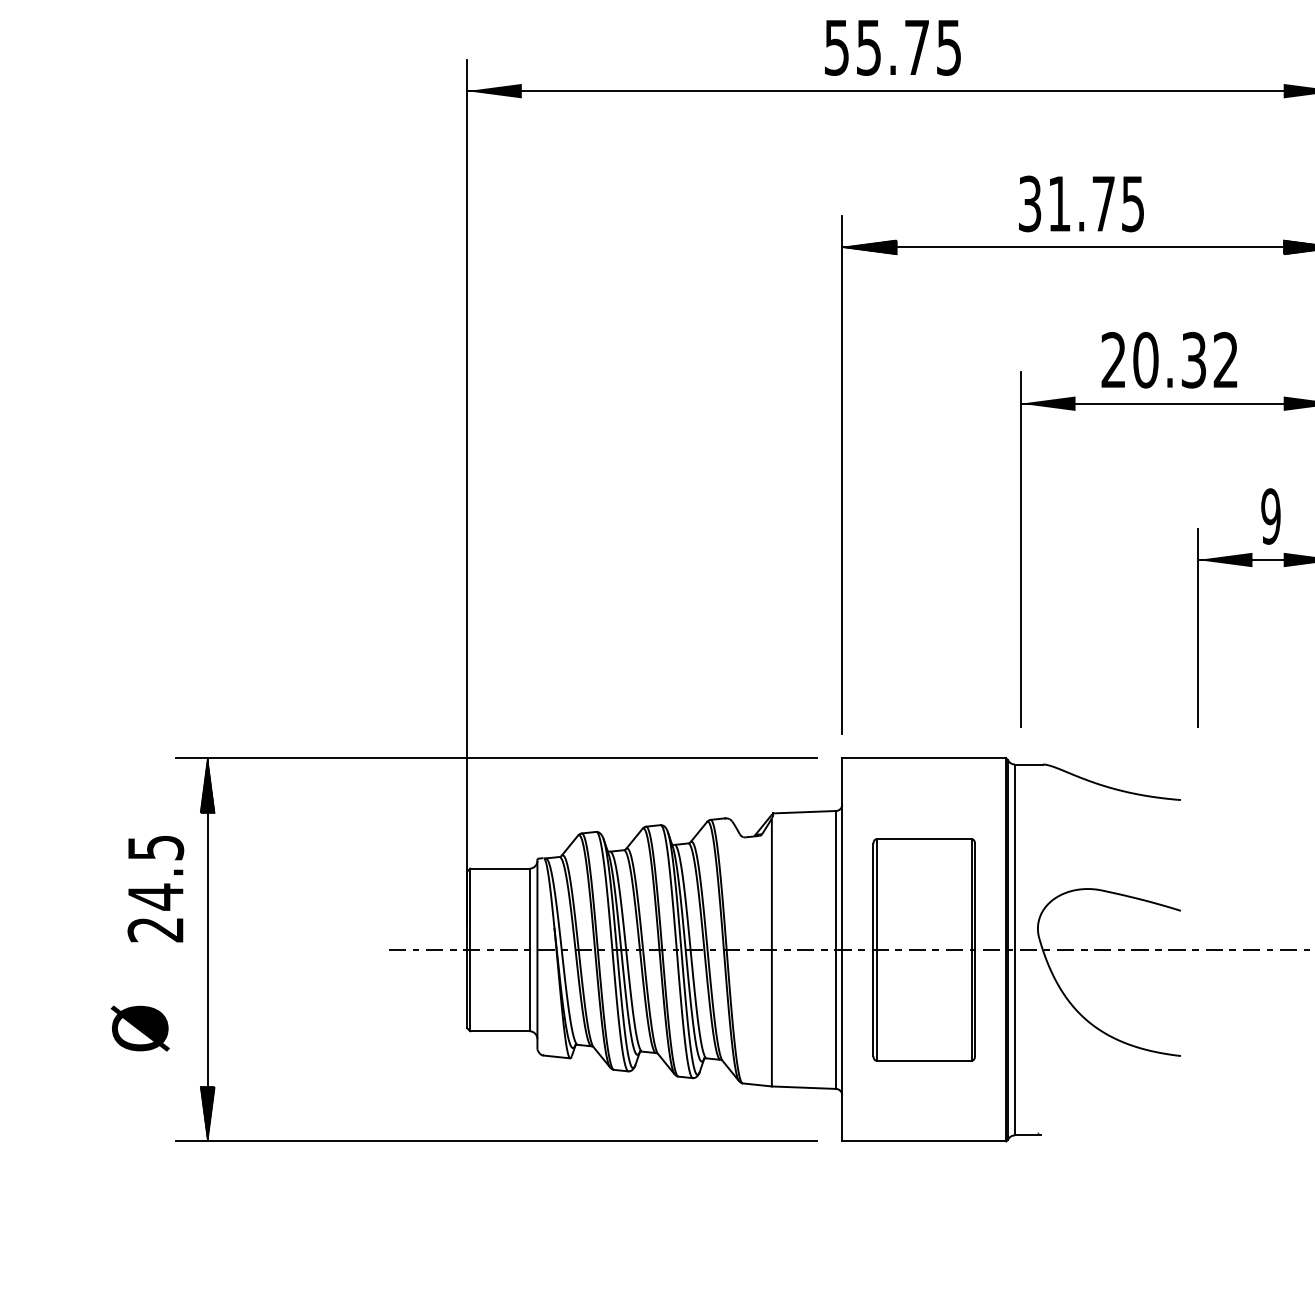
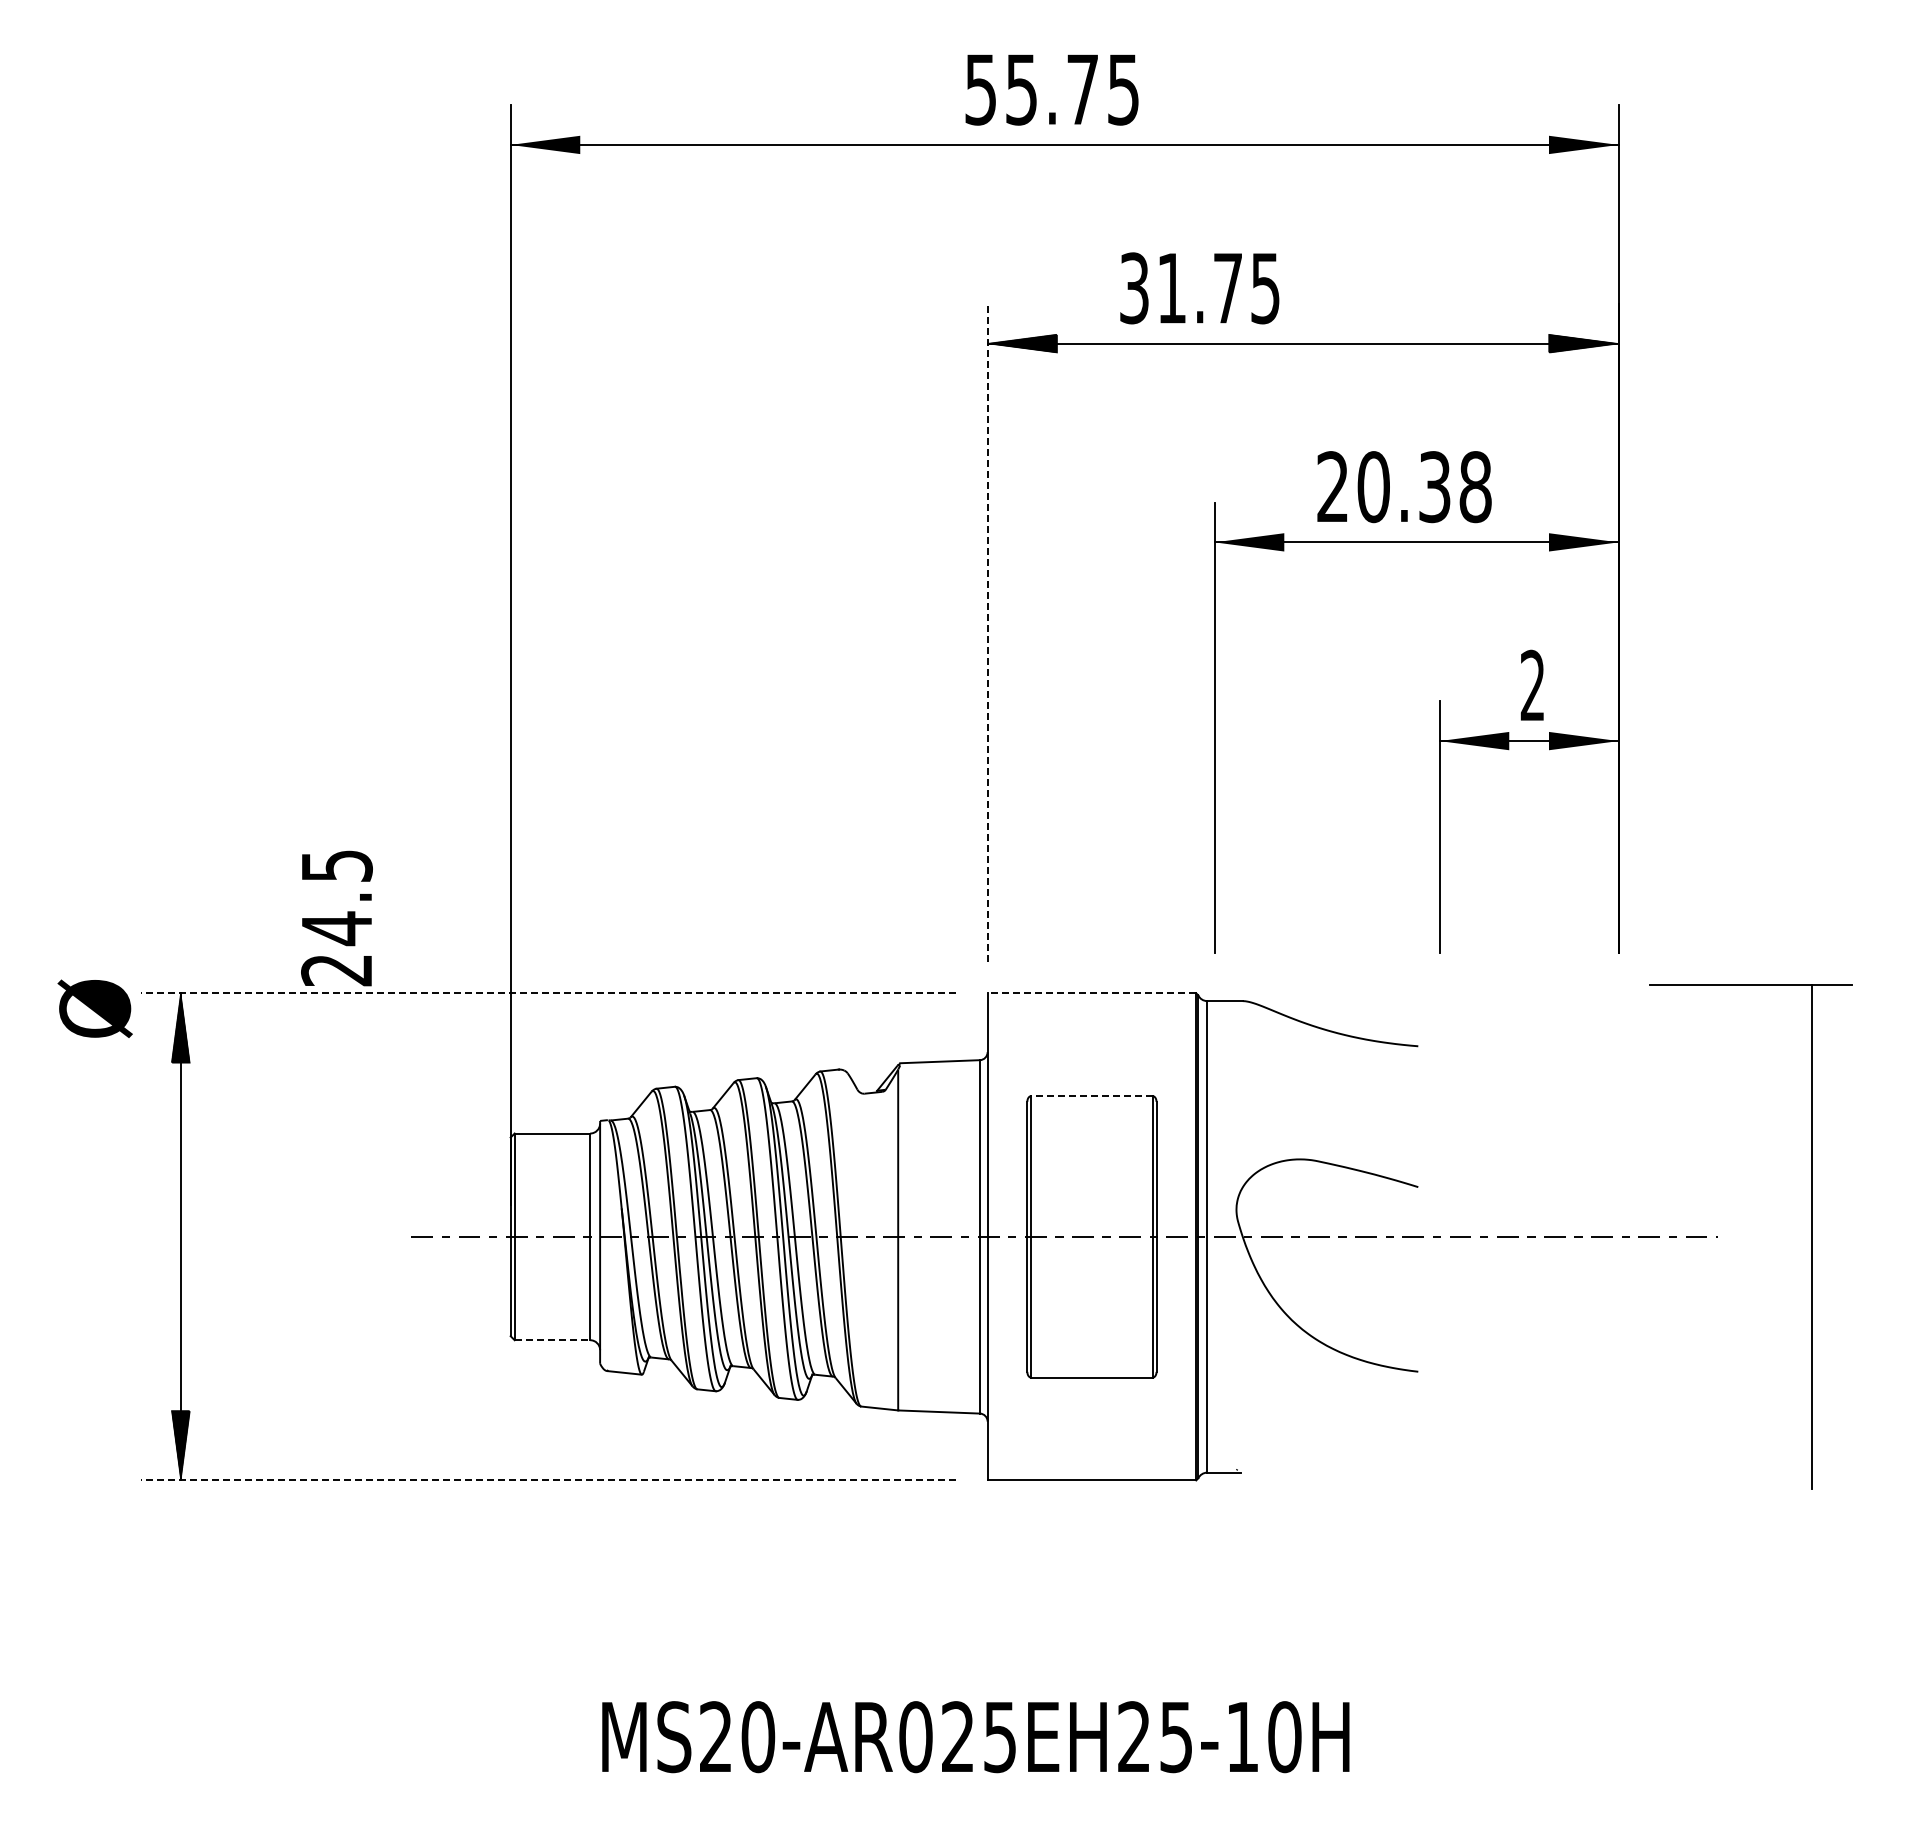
text: (1081, 204) -> (1199, 288), moved
text: (1225, 360) -> (1475, 487), 20.32 -> 20.38
line: (842, 474) -> (987, 632), solid -> dashed
text: (1270, 516) -> (1532, 685), 9 -> 2
line: (496, 758) -> (548, 993), solid -> dashed
line: (923, 758) -> (1091, 993), solid -> dashed
line: (923, 839) -> (1091, 1096), solid -> dashed
text: (155, 889) -> (336, 918), moved
text: (139, 1028) -> (94, 1008), moved
line: (499, 1031) -> (552, 1340), solid -> dashed
line: (496, 1141) -> (548, 1480), solid -> dashed

